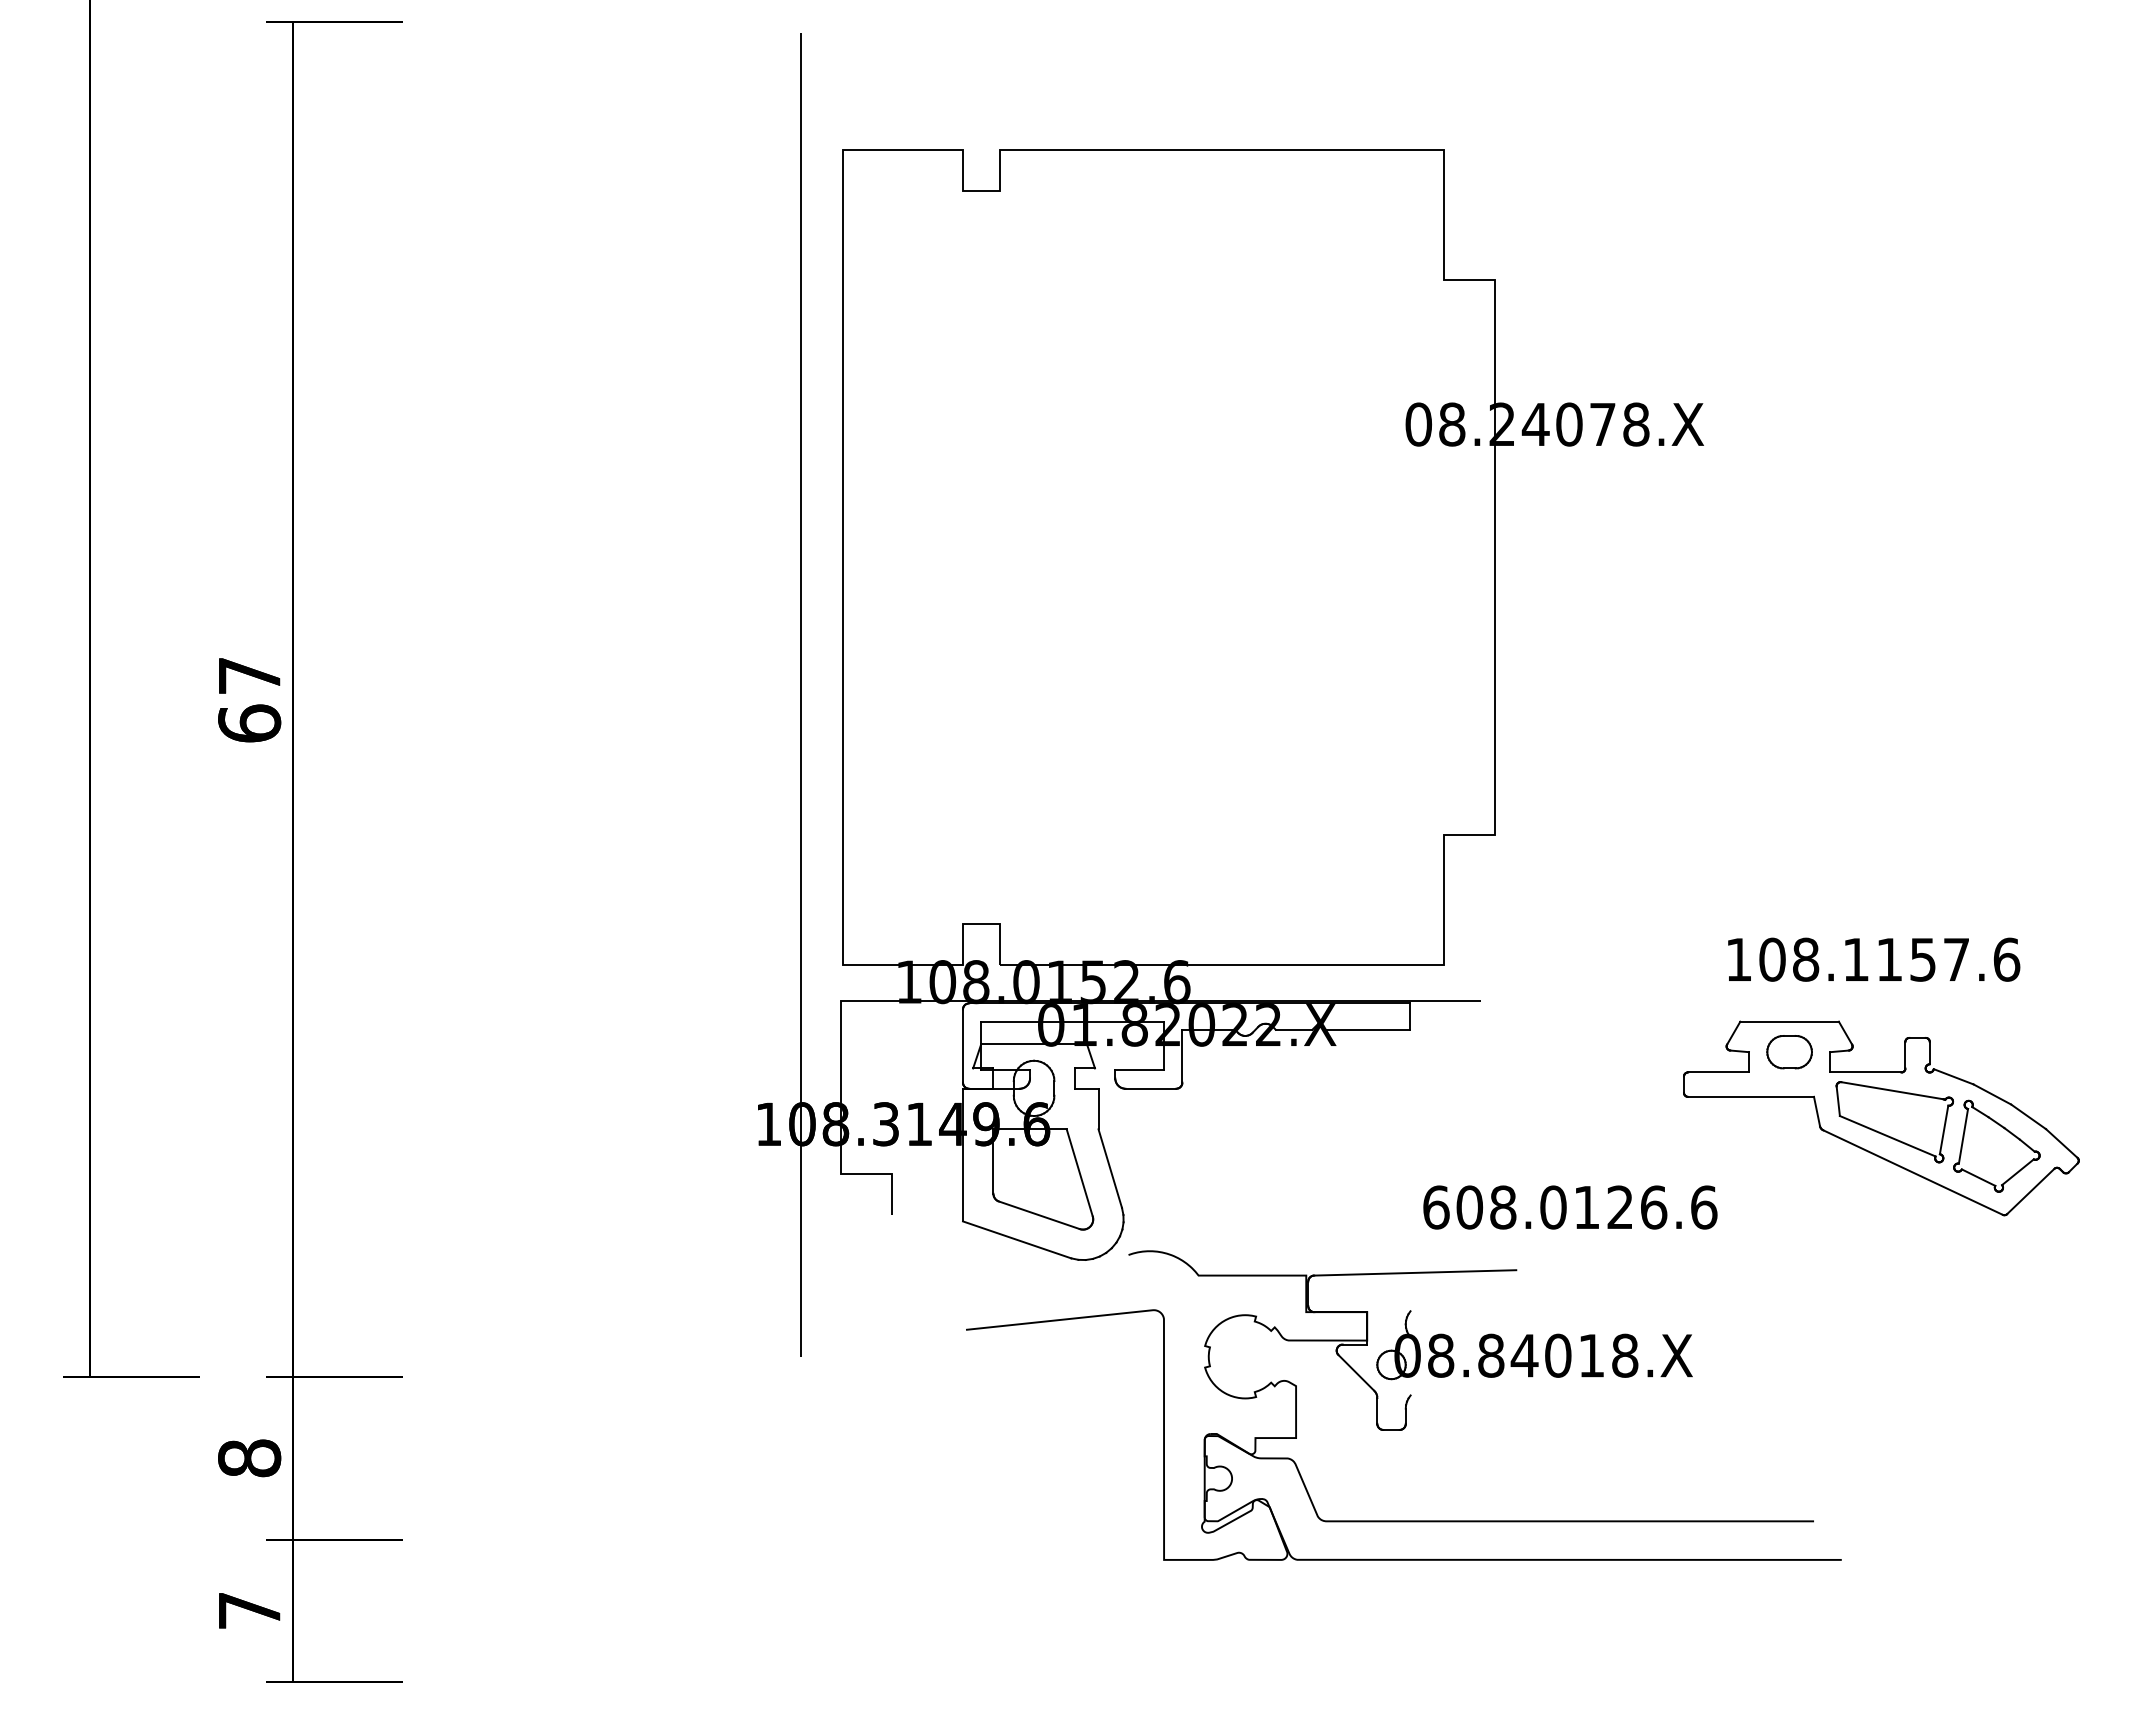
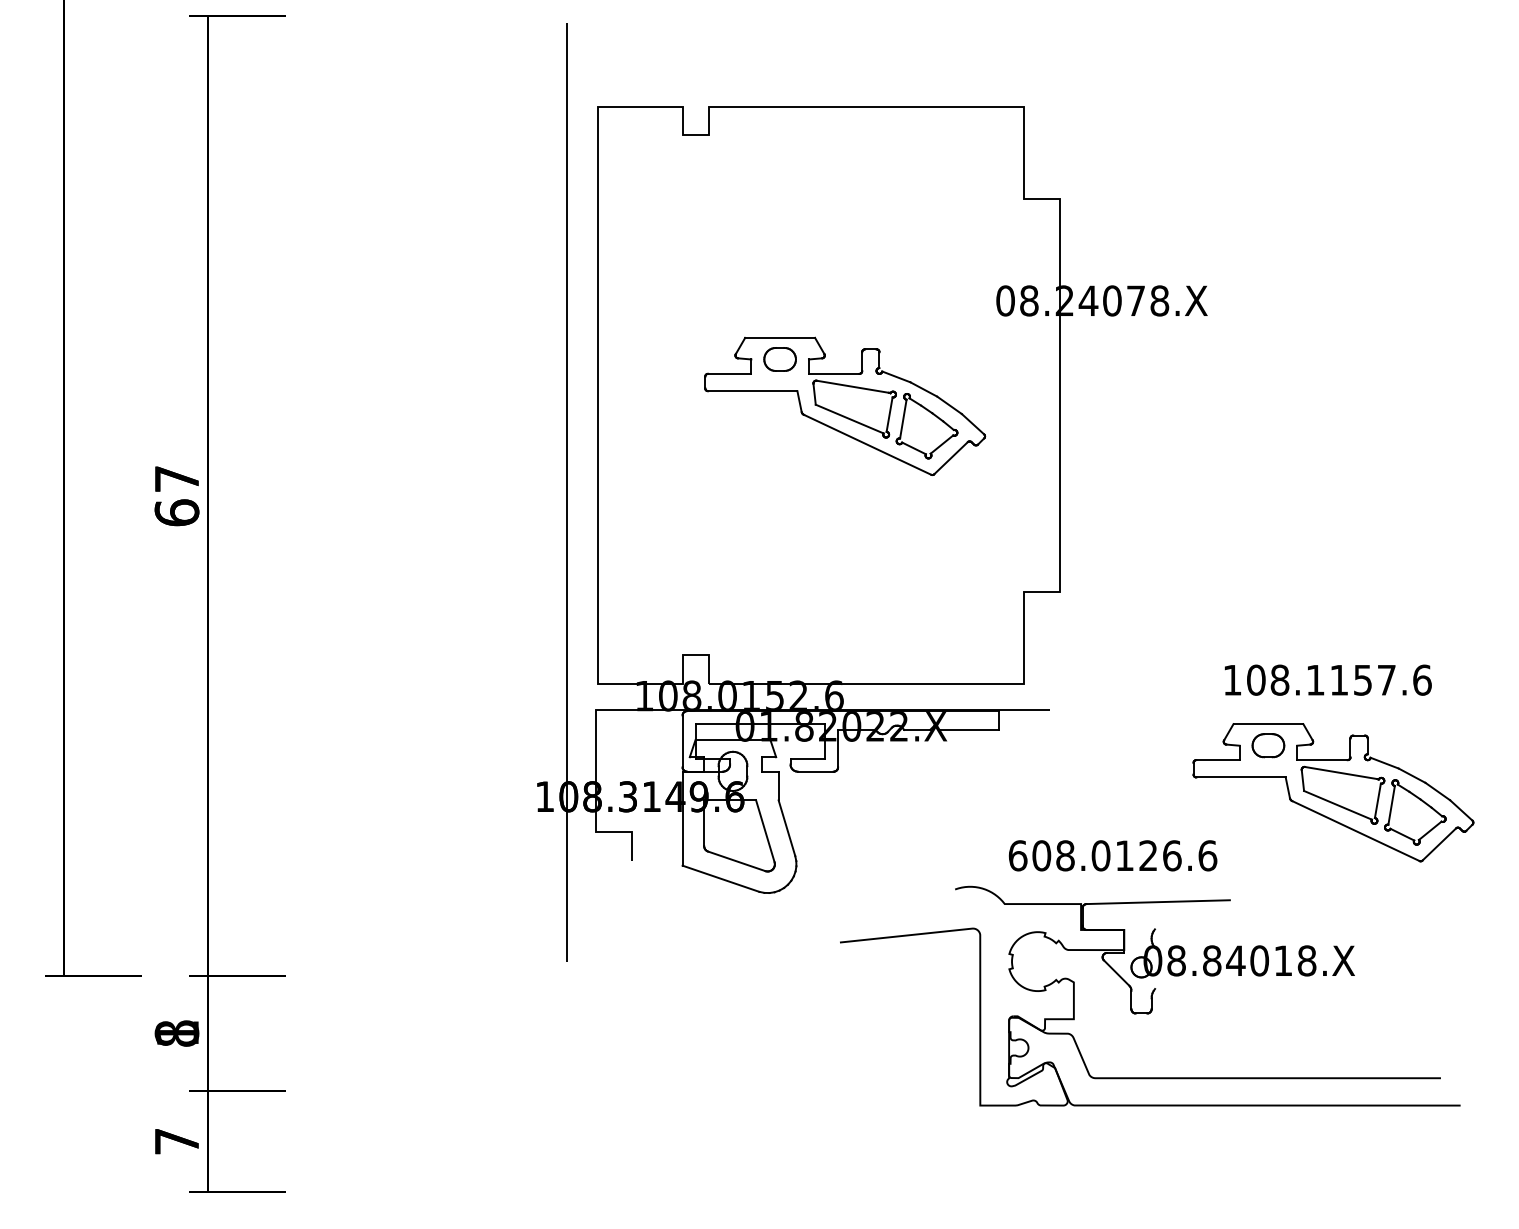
part: (1192, 573) -> (845, 406), added
part: (1403, 1405) -> (1149, 996), moved
text: (249, 1458) -> (176, 1033), 8 -> 1

